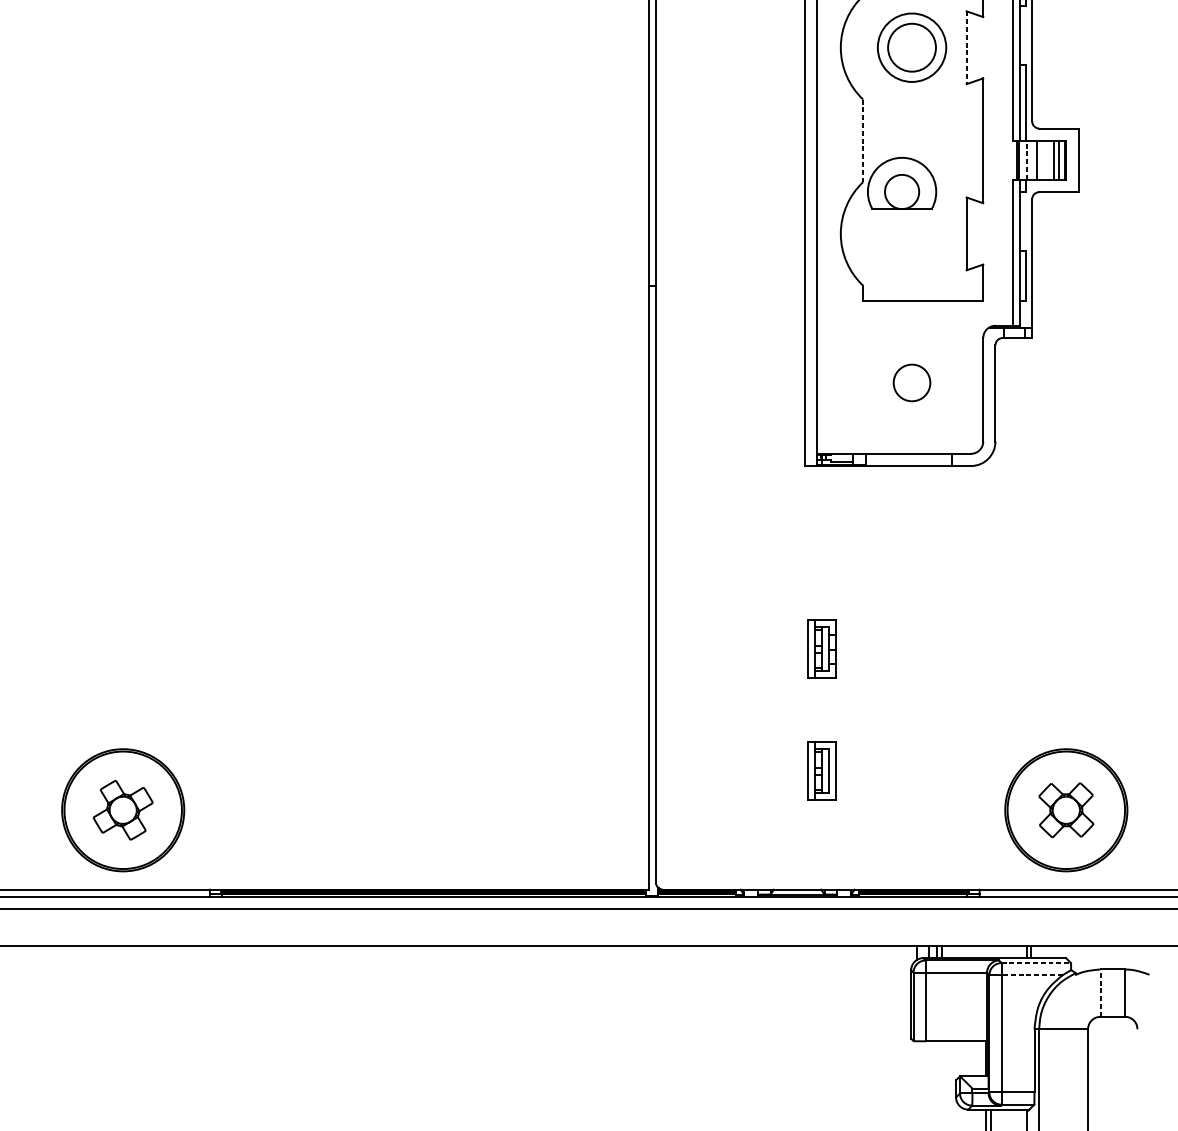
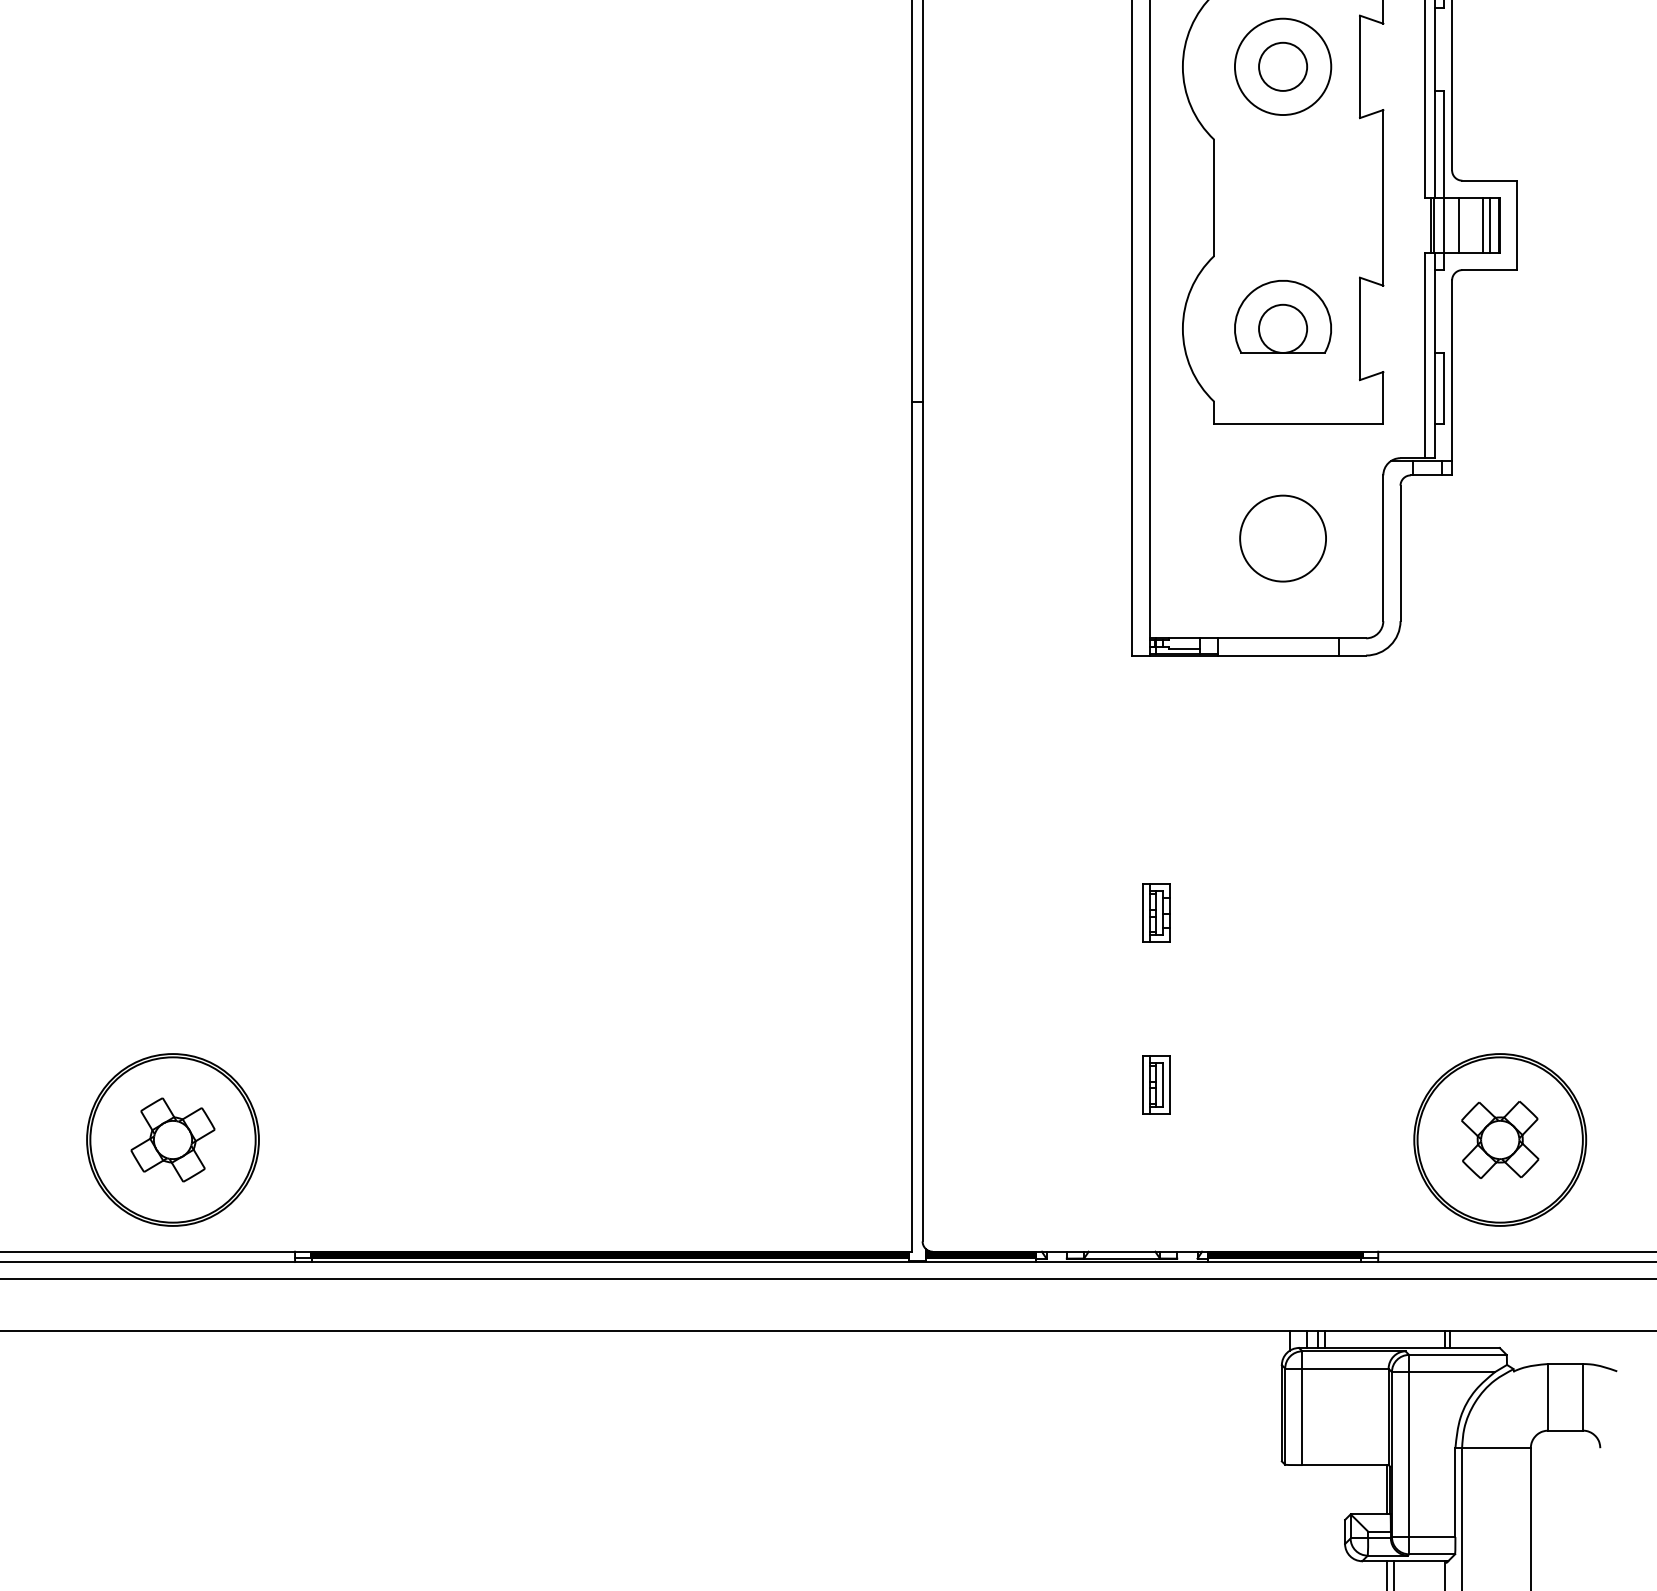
circle: (912, 47) -> (1283, 66), size x0.71
line: (966, 48) -> (1359, 67), dashed -> solid
line: (863, 141) -> (1214, 198), dashed -> solid
line: (1026, 160) -> (1444, 225), dashed -> solid
part: (901, 183) -> (1282, 316), moved
circle: (912, 382) -> (1283, 538), size x1.67
part: (822, 648) -> (1156, 912), size x0.71
part: (822, 770) -> (1156, 1084), size x0.71
line: (1035, 962) -> (1457, 1354), dashed -> solid
line: (1032, 975) -> (1452, 1372), dashed -> solid
line: (1100, 992) -> (1548, 1396), dashed -> solid

